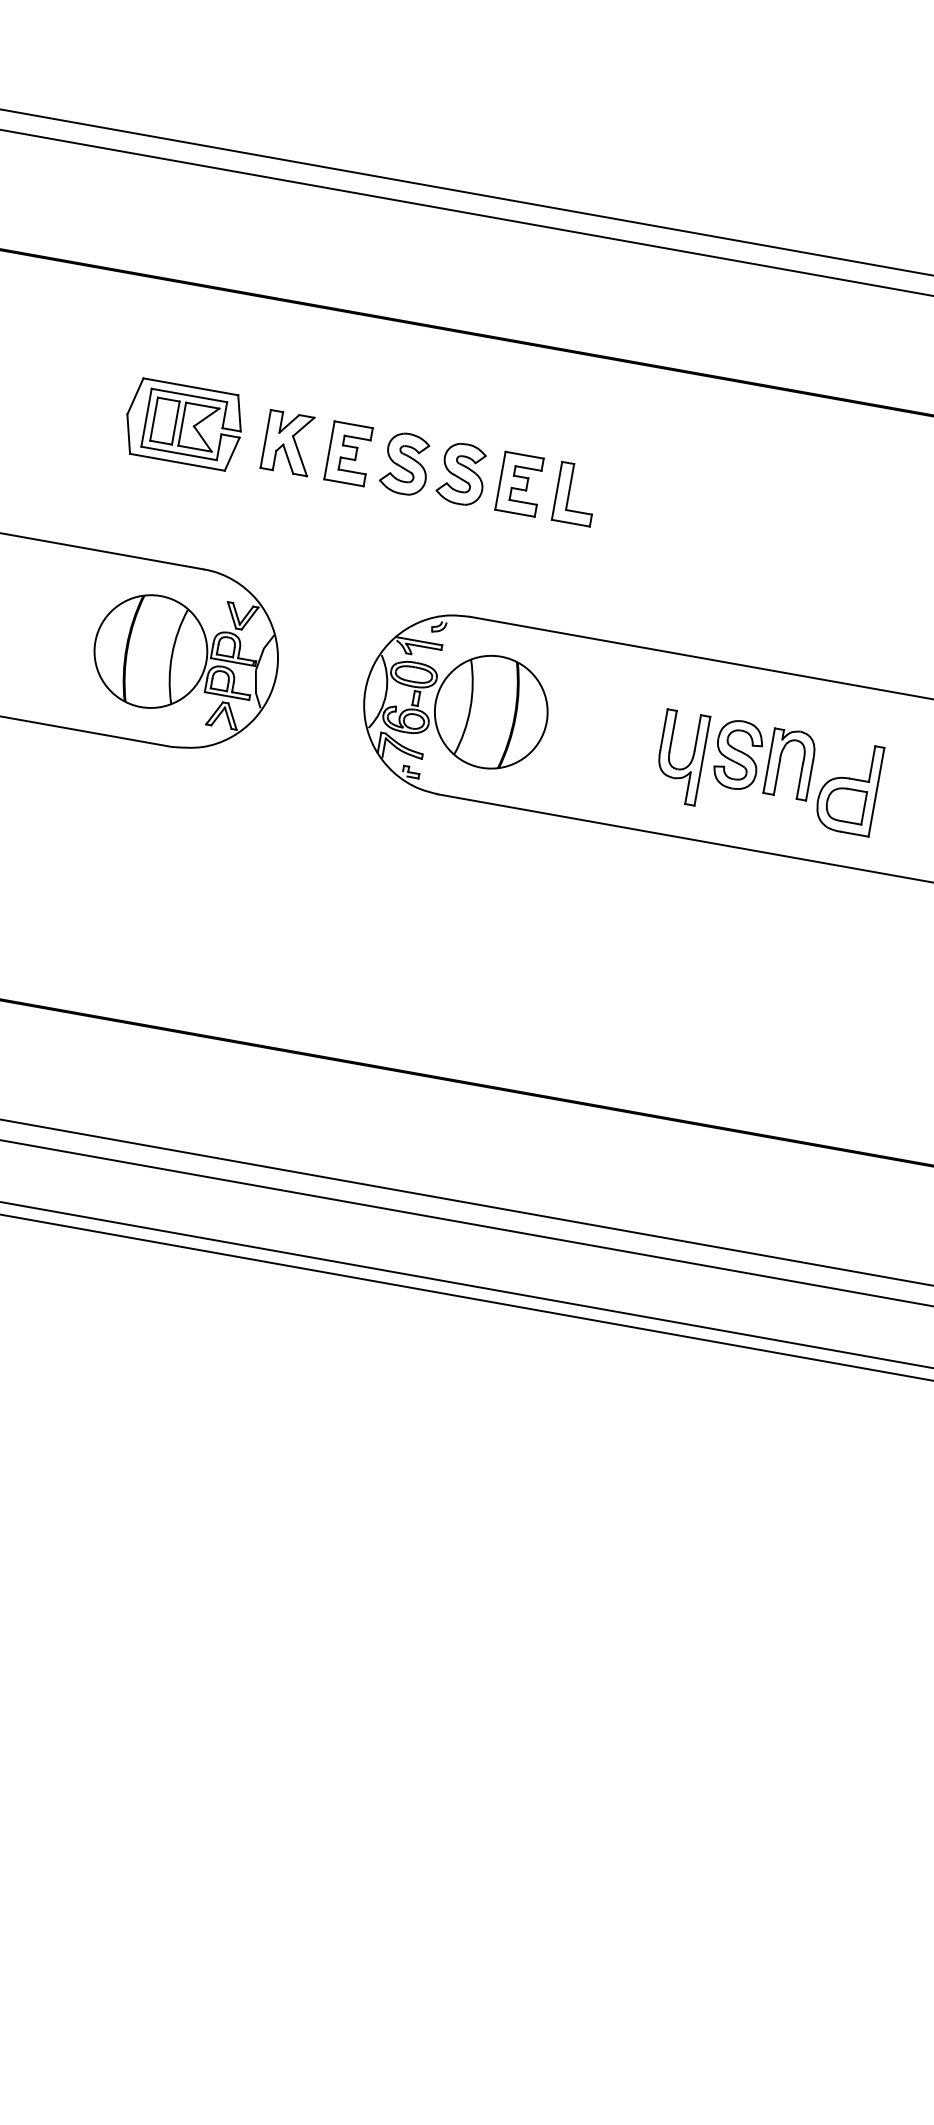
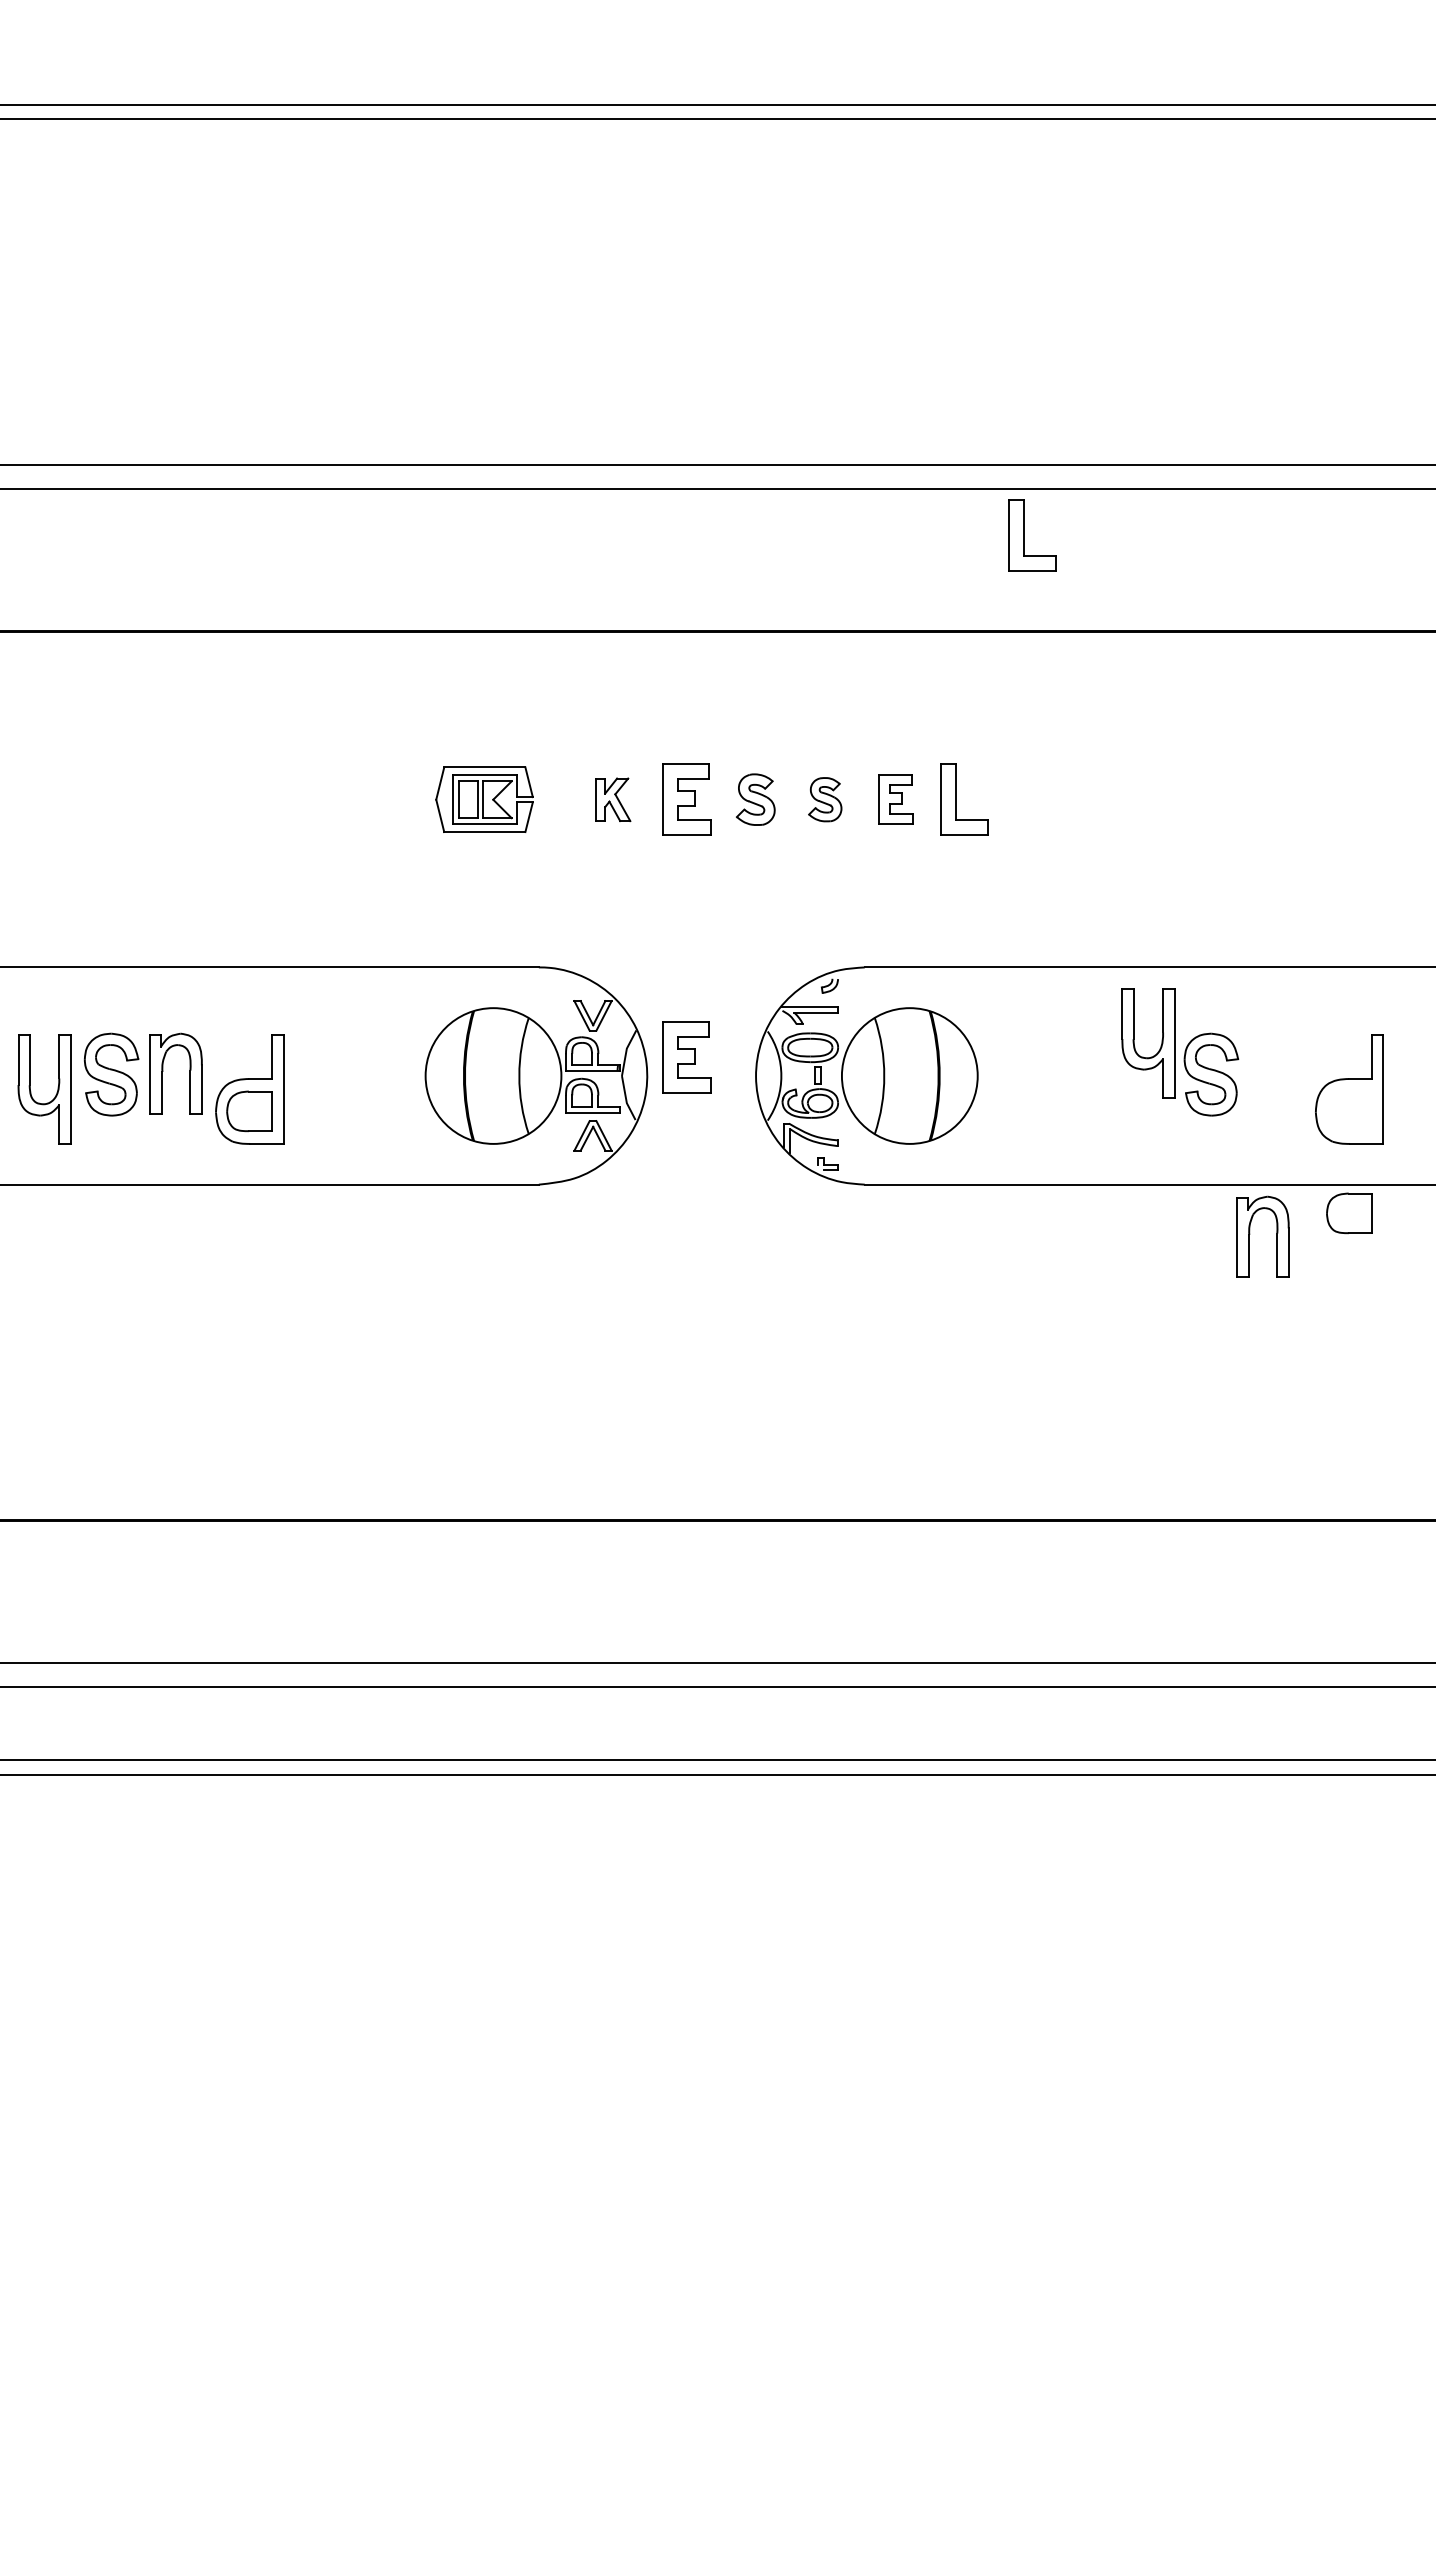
part: (663, 287) -> (1024, 535), added
part: (183, 424) -> (484, 799), size x0.7
part: (289, 442) -> (613, 799), size x0.6
part: (405, 463) -> (755, 799), size x0.7
part: (462, 473) -> (825, 799), size x0.6
part: (519, 484) -> (895, 799), size x0.7
part: (311, 664) -> (686, 1057), added
part: (781, 760) -> (1250, 1234), moved
part: (689, 763) -> (1159, 1048), moved
part: (845, 805) -> (1349, 1213), moved

